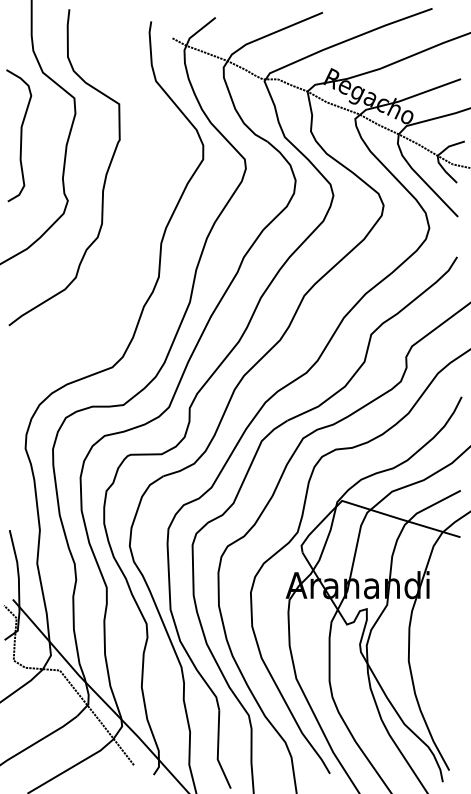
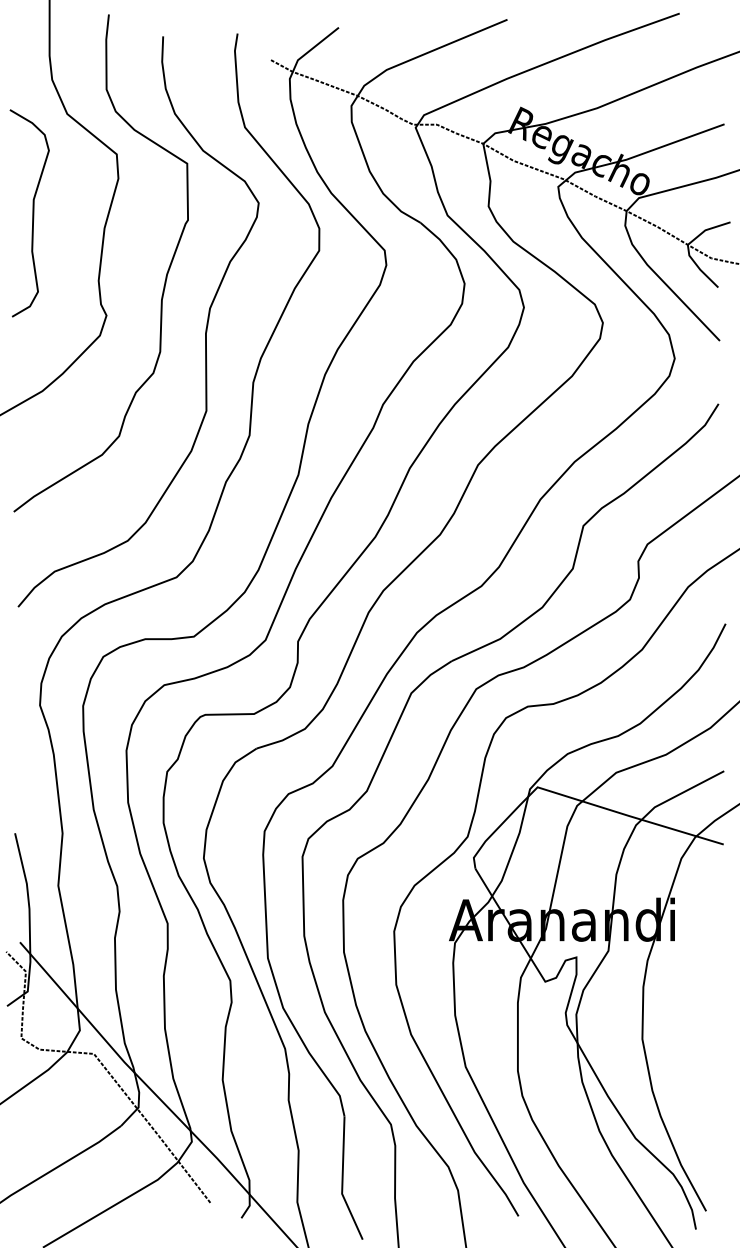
curve: (130, 208) -> (204, 327), added

